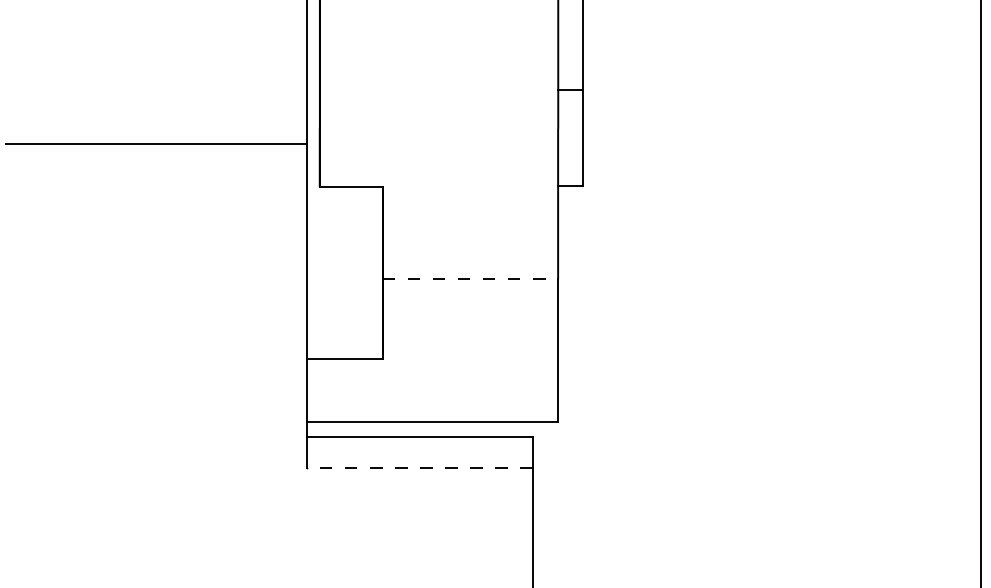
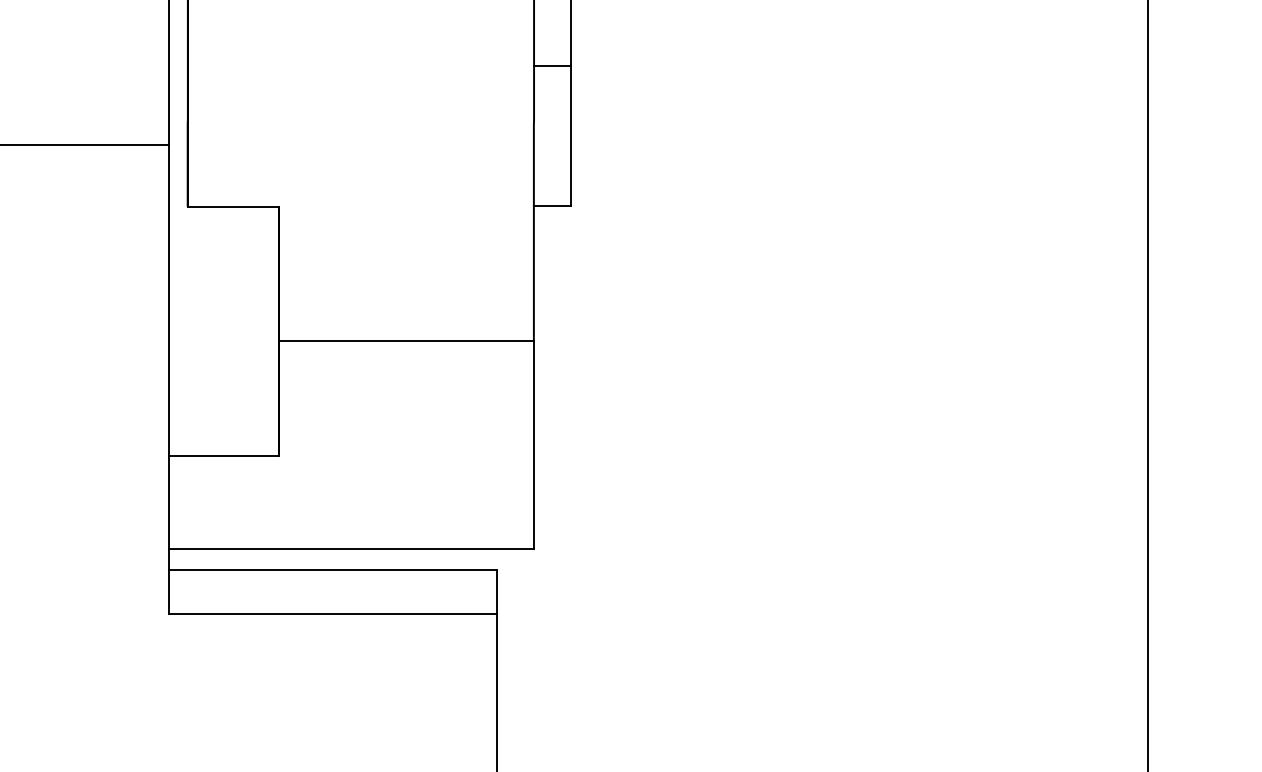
line: (470, 279) -> (406, 341), dashed -> solid
line: (420, 467) -> (333, 614), dashed -> solid

